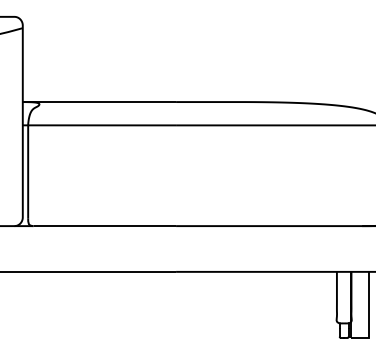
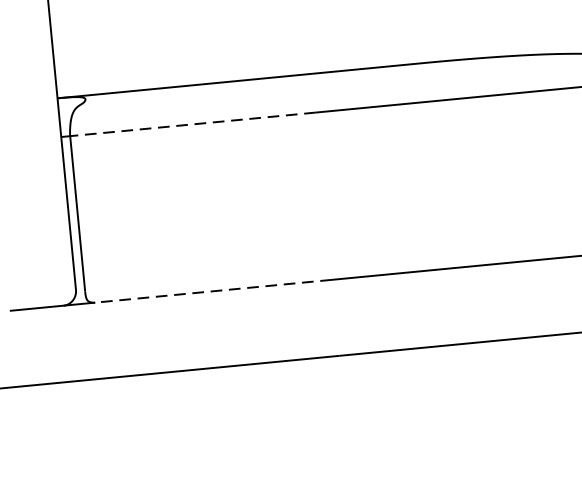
line: (102, 125) -> (193, 124), solid -> dashed
line: (104, 226) -> (213, 291), solid -> dashed

